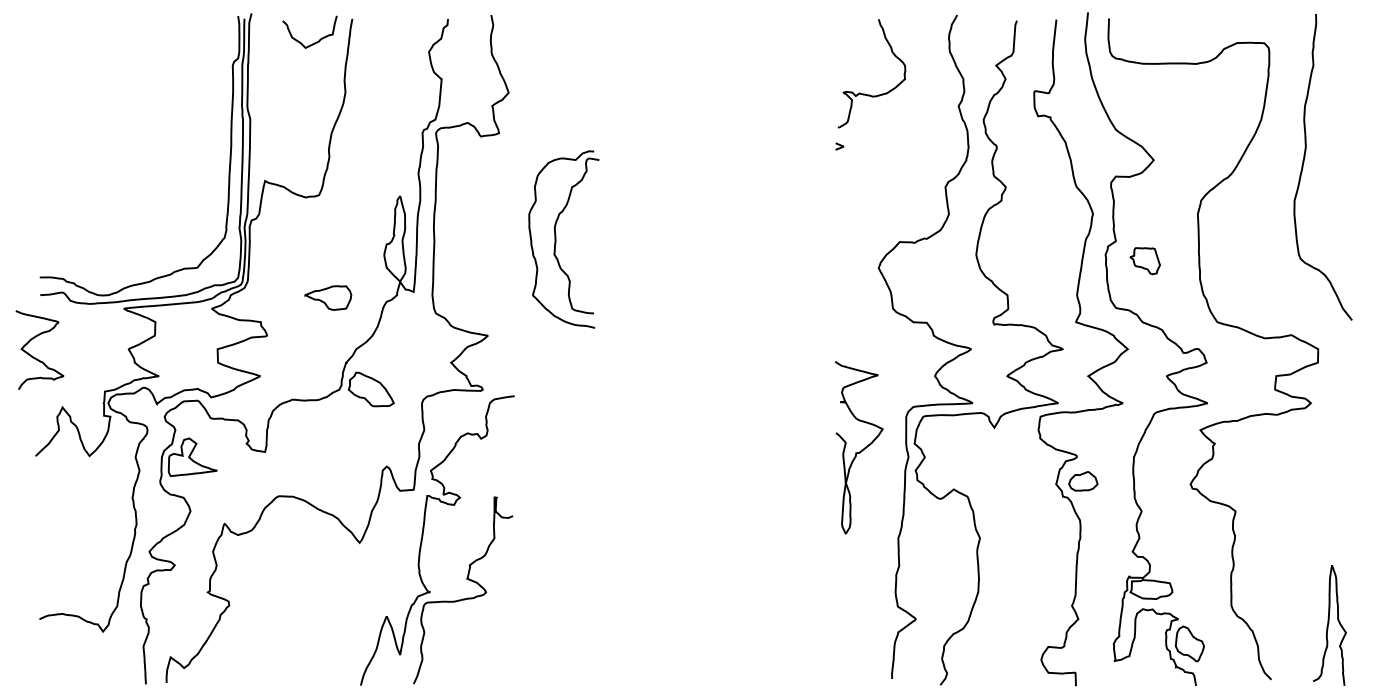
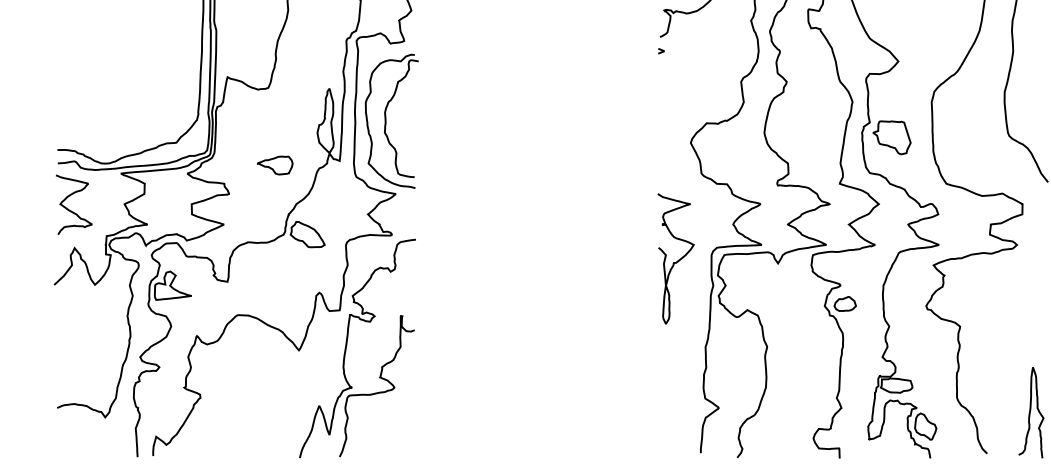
part: (556, 239) -> (386, 121), moved
part: (1144, 260) -> (891, 137), size x1.67
curve: (35, 357) -> (70, 210), moved
curve: (860, 450) -> (677, 261), moved

